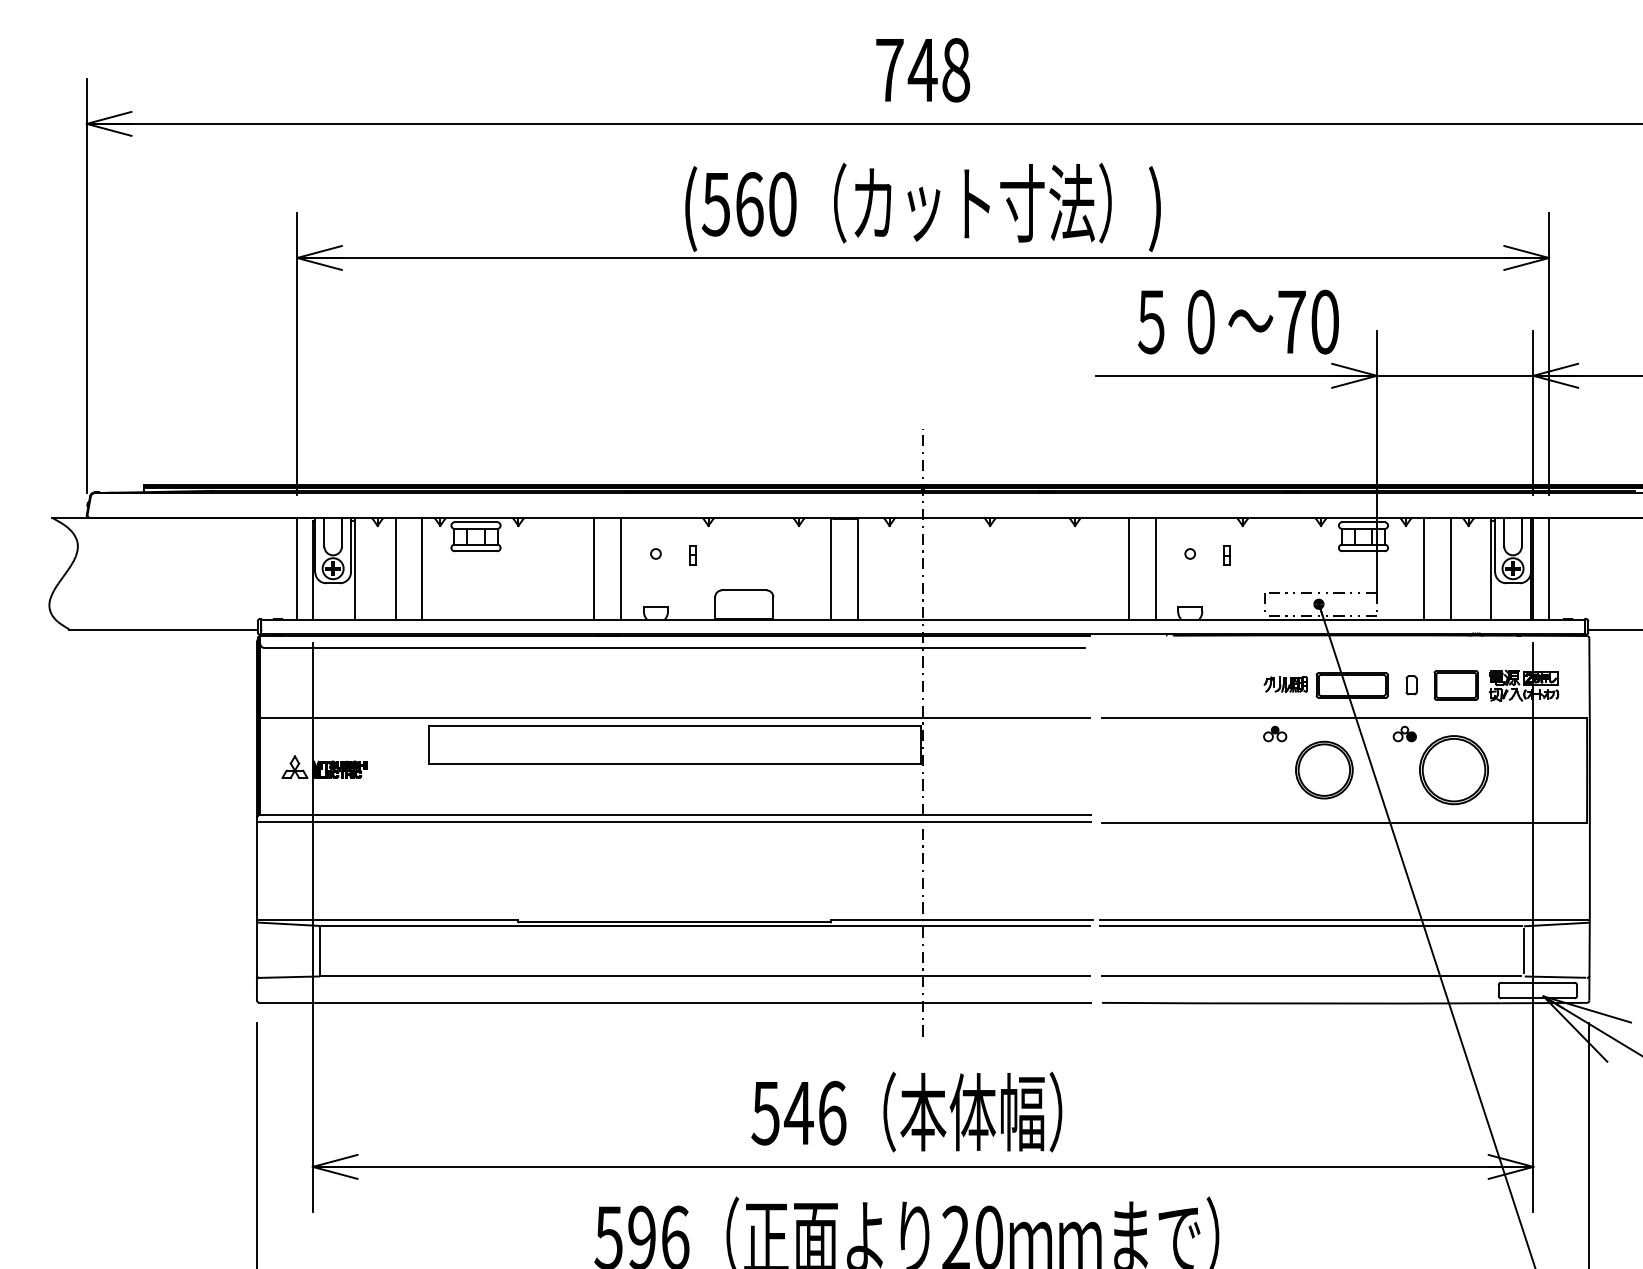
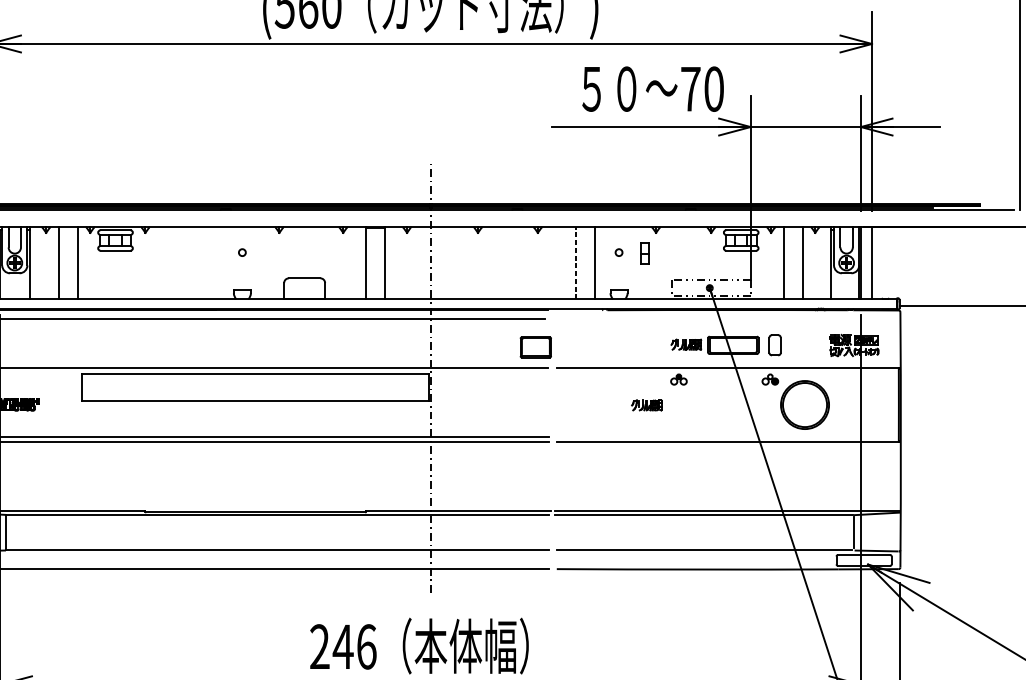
part: (692, 555) -> (268, 253), removed
part: (1226, 555) -> (644, 253), size x1.6
line: (594, 568) -> (199, 262), removed
line: (621, 568) -> (218, 262), removed
line: (1128, 568) -> (575, 262), solid -> dashed
part: (1411, 685) -> (775, 345), size x1.6
part: (1455, 685) -> (535, 347), moved
part: (1324, 769) -> (713, 404), removed
part: (1229, 770) -> (646, 405), added
text: (765, 1112) -> (319, 646), 546 -> 246

